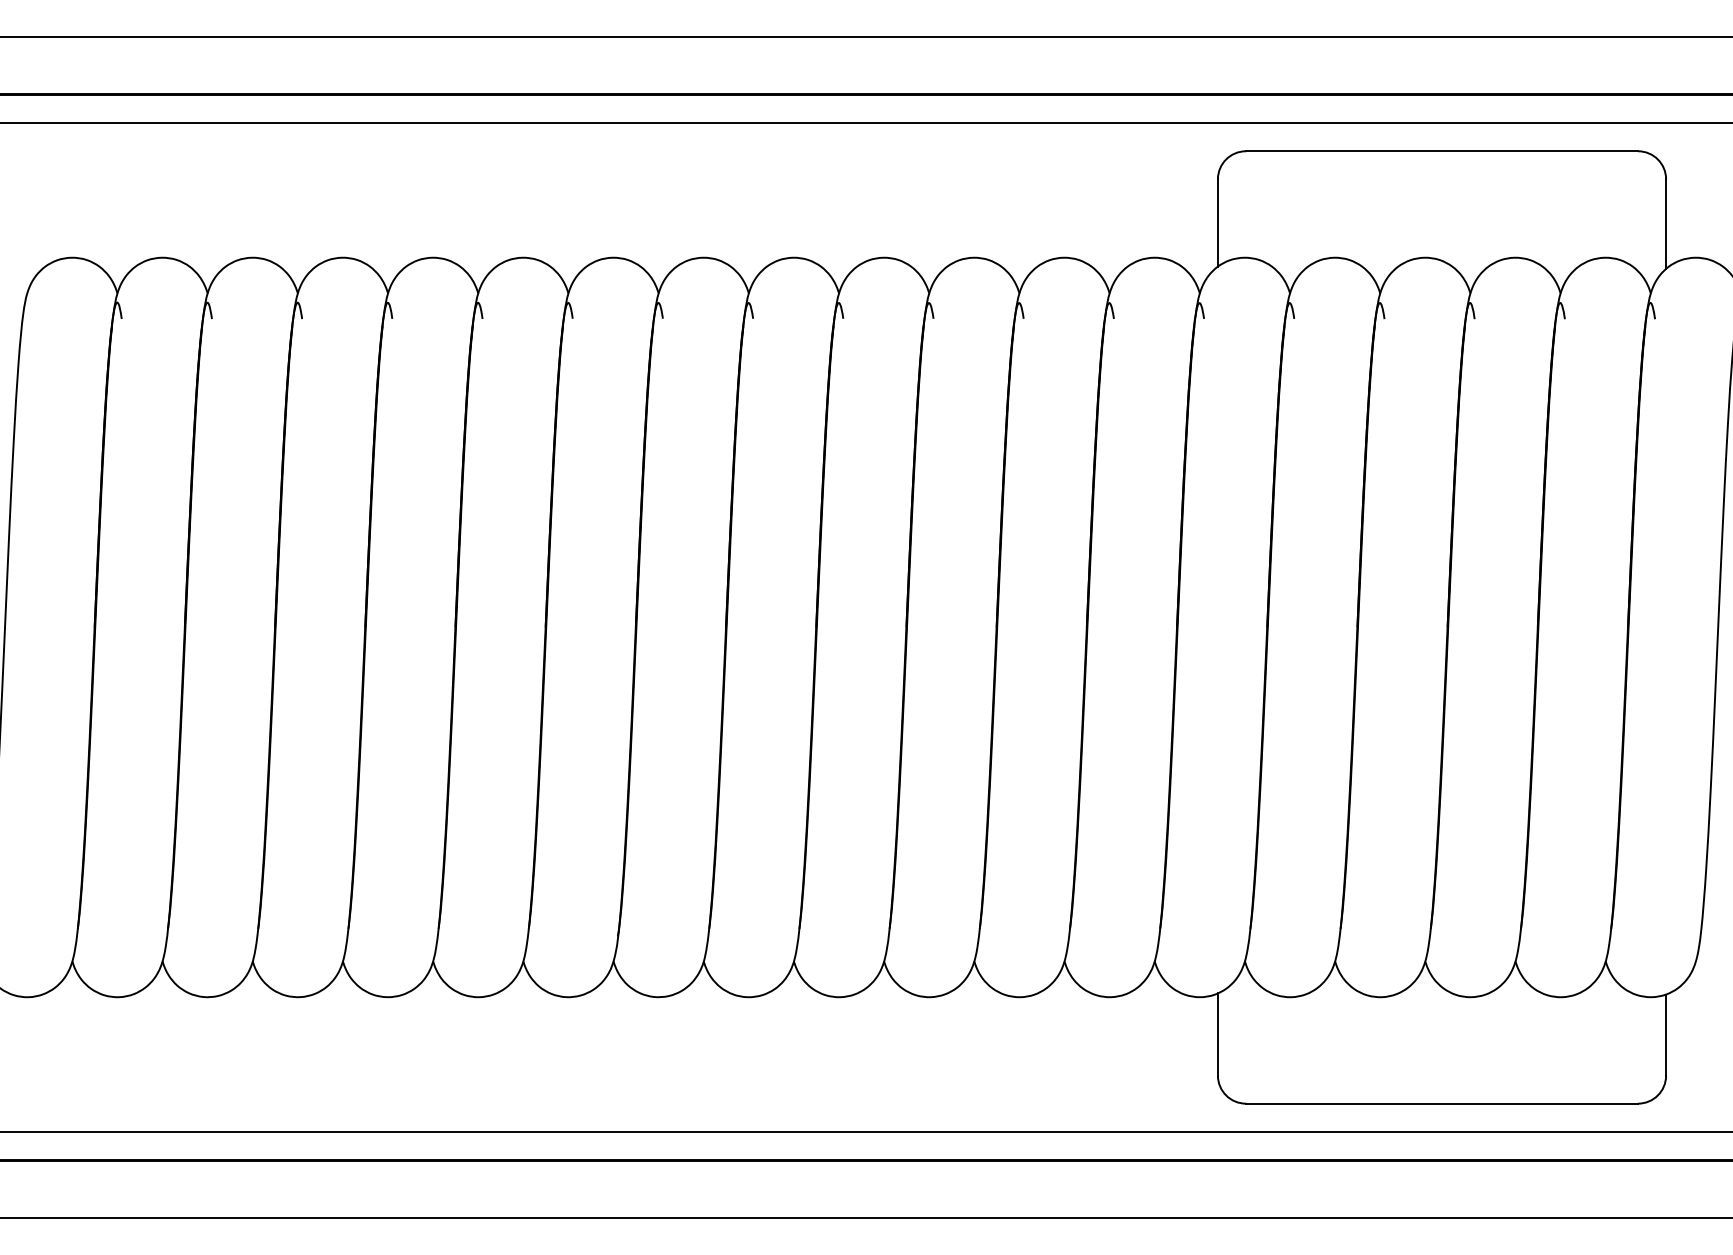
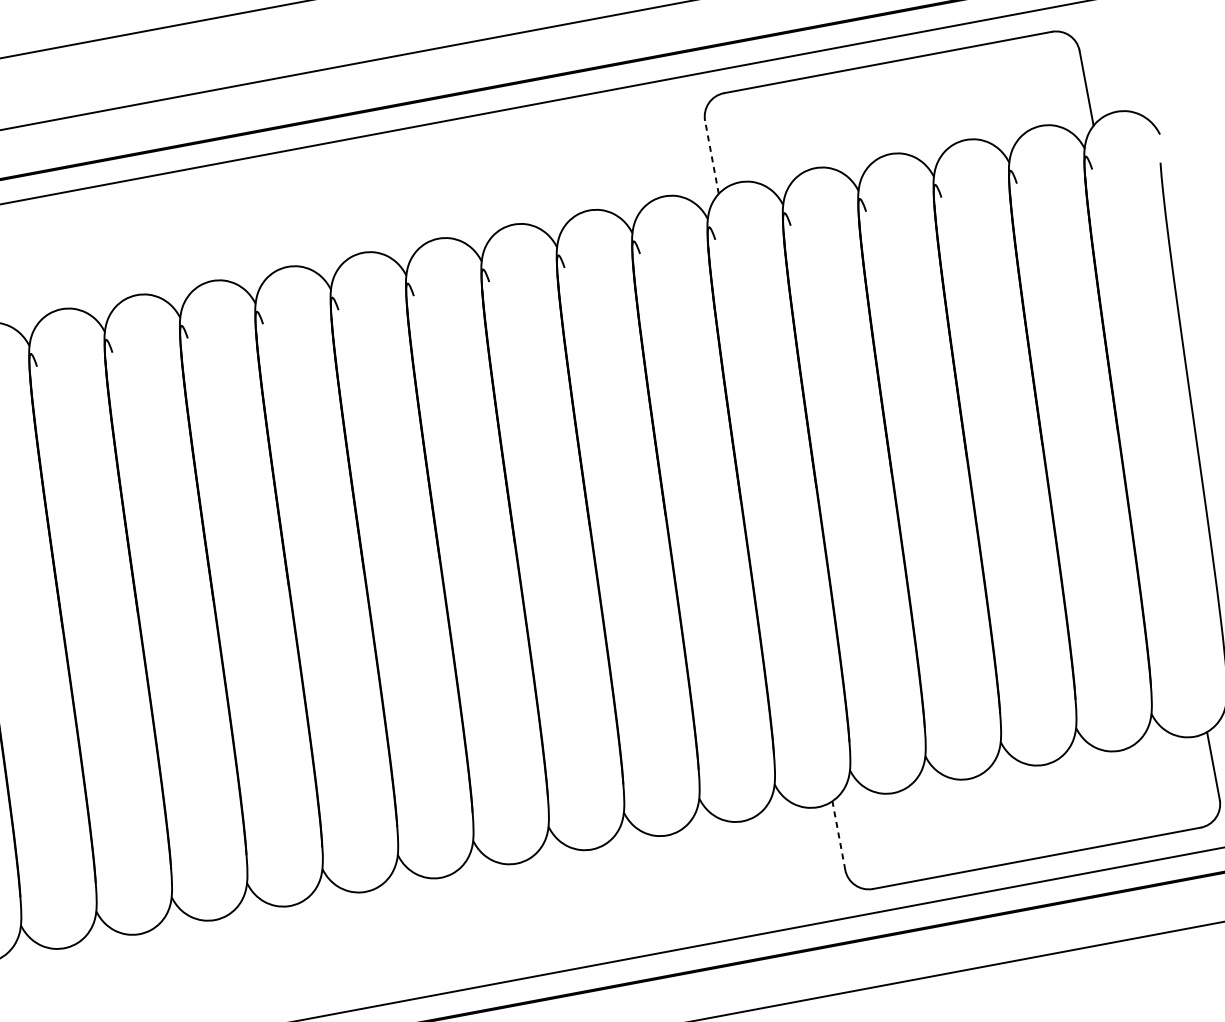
line: (1217, 222) -> (711, 157), solid -> dashed
line: (1217, 1034) -> (838, 835), solid -> dashed

